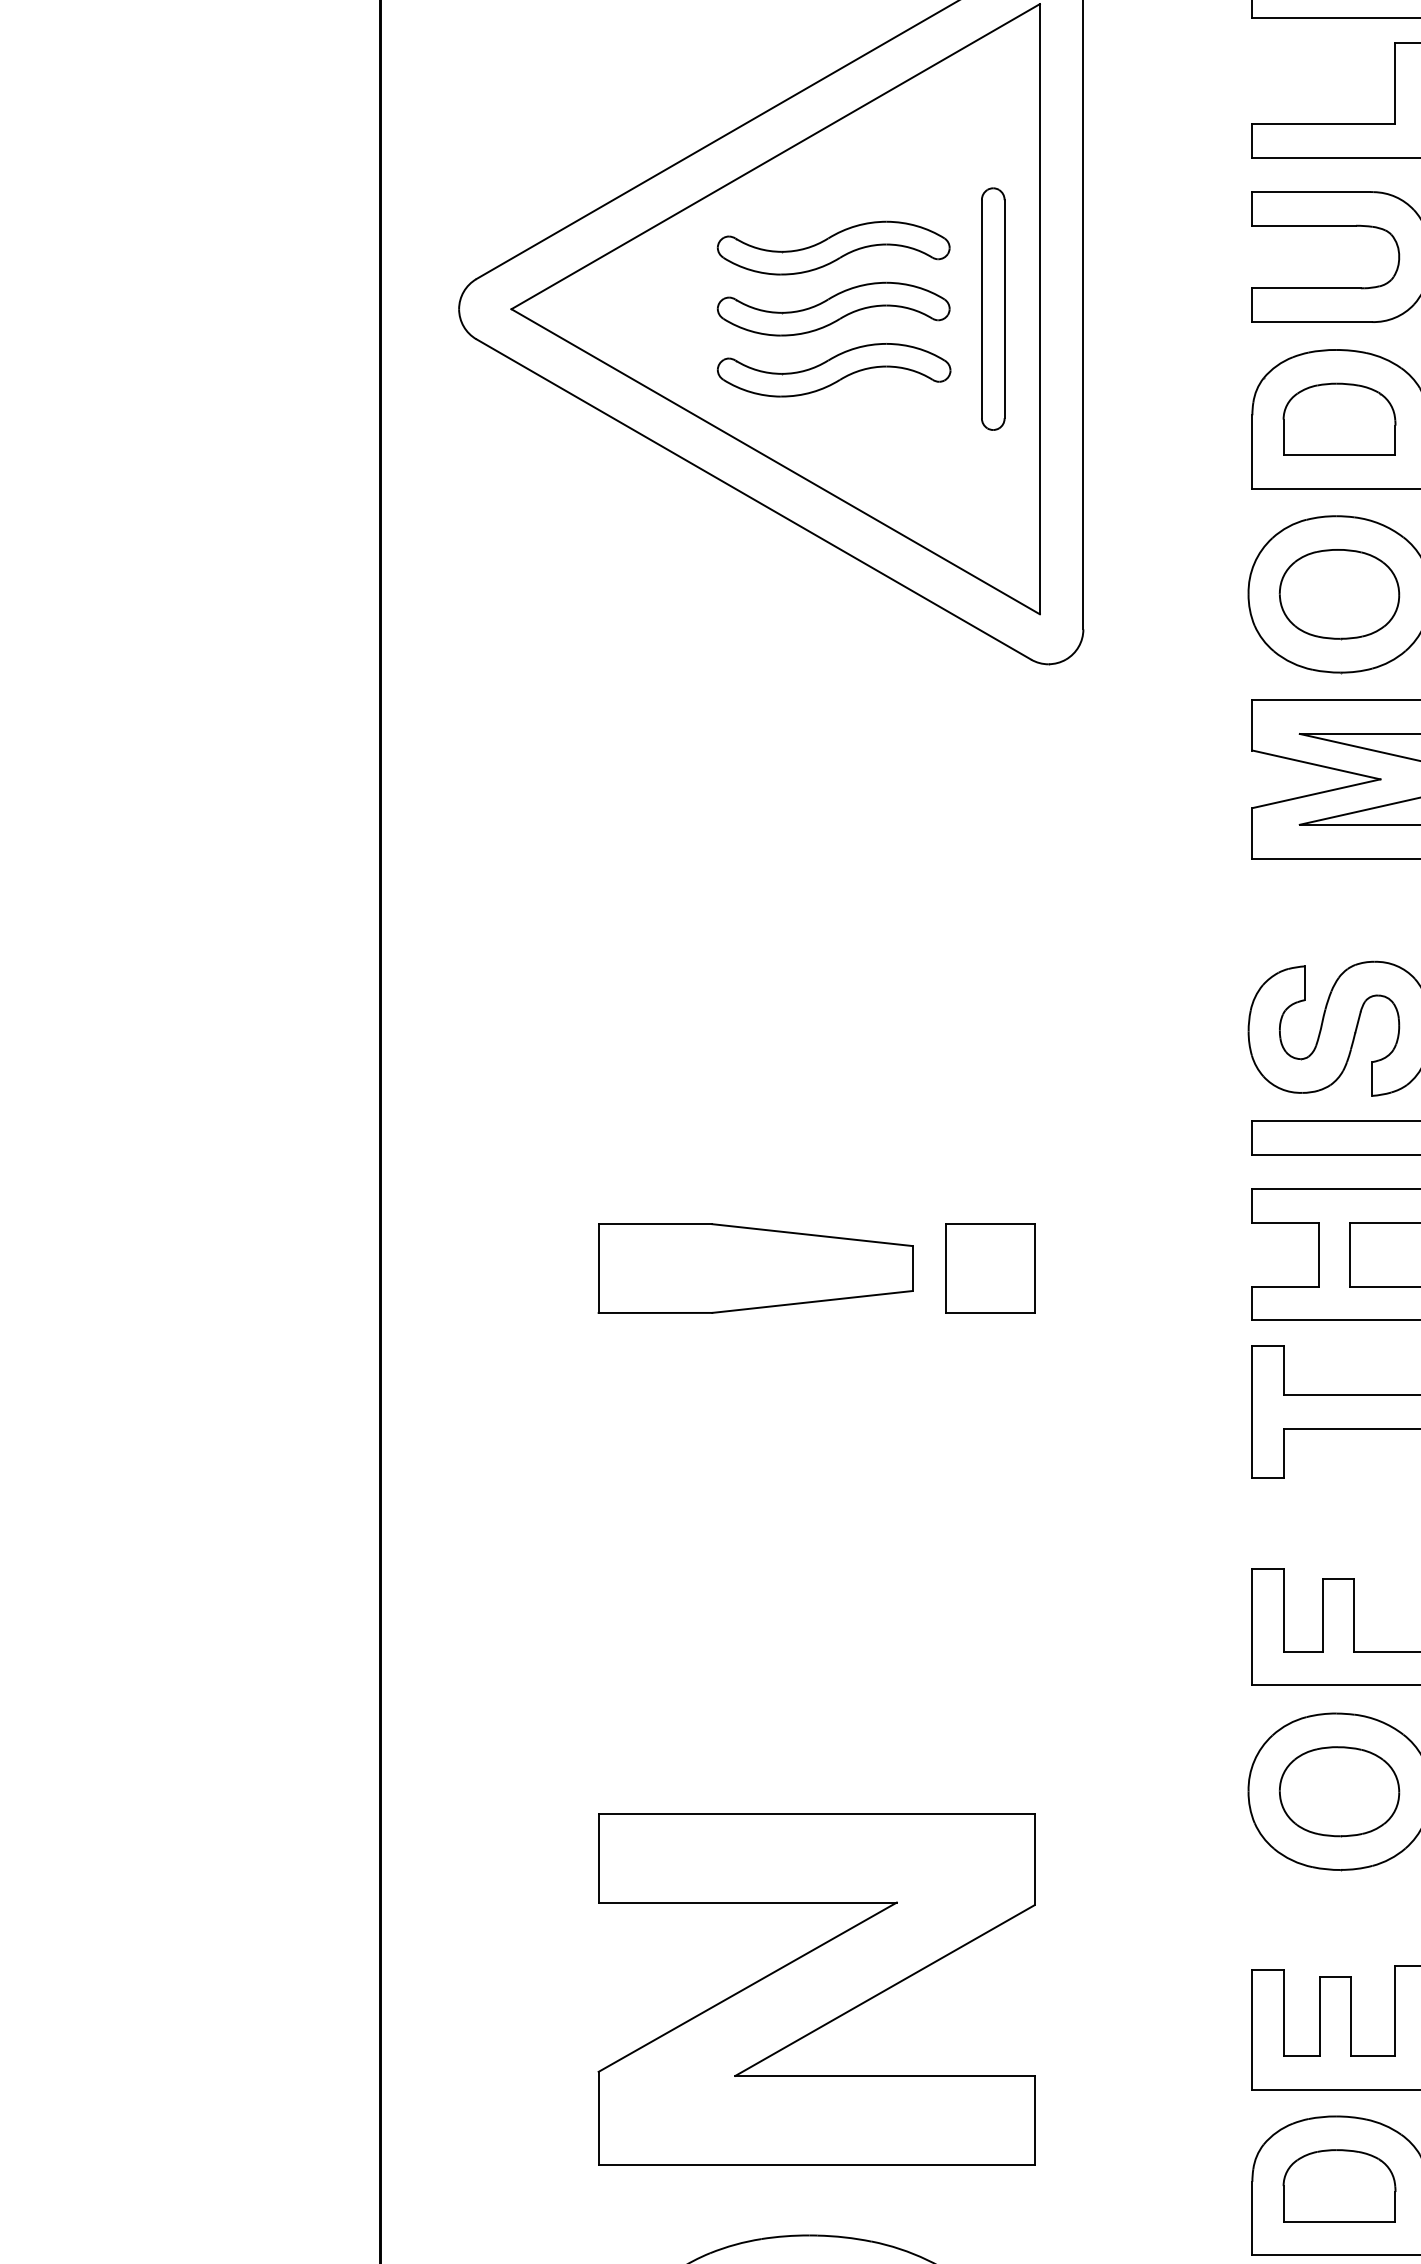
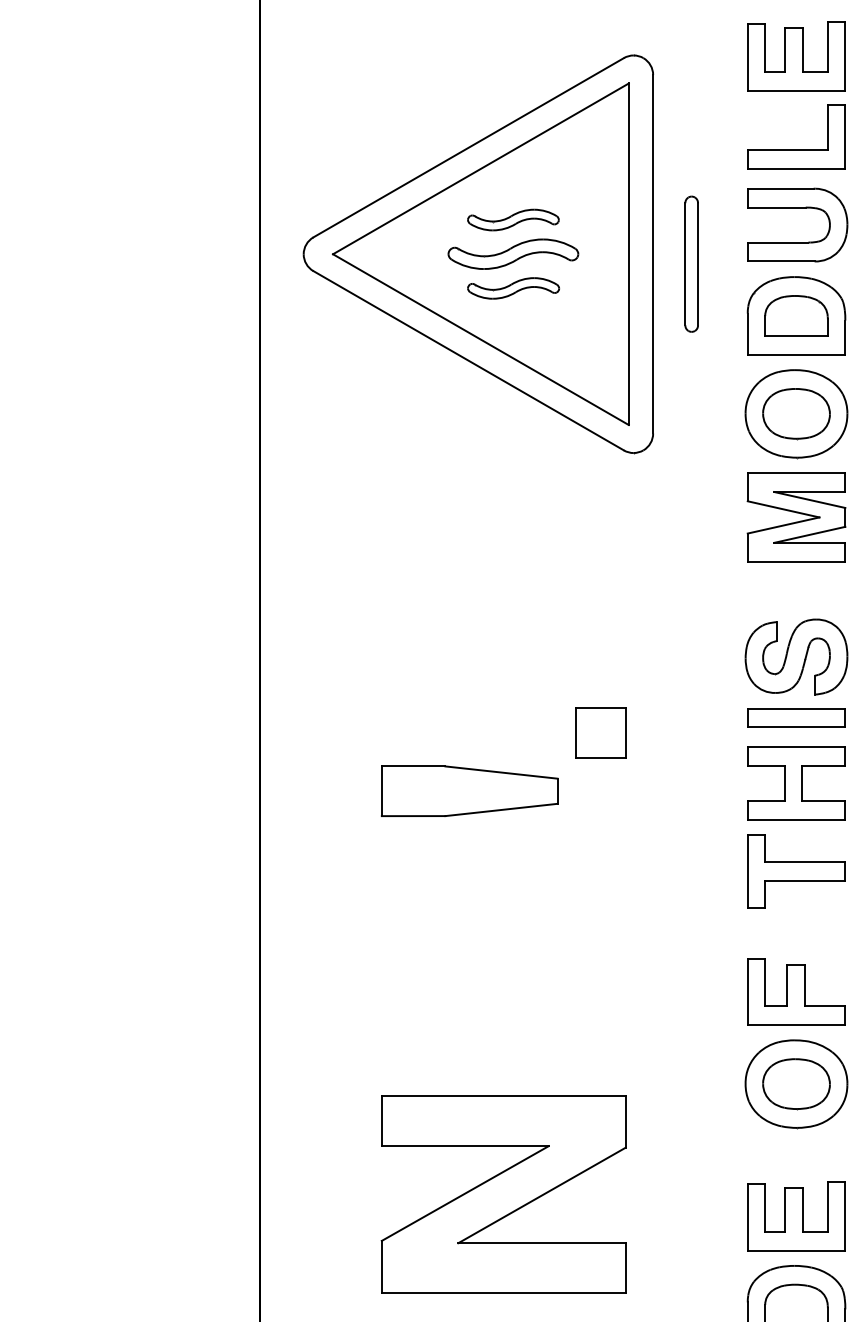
part: (833, 247) -> (513, 219), size x0.7
part: (992, 307) -> (691, 263), moved
part: (833, 370) -> (513, 288), size x0.7
part: (989, 1267) -> (600, 732), moved

